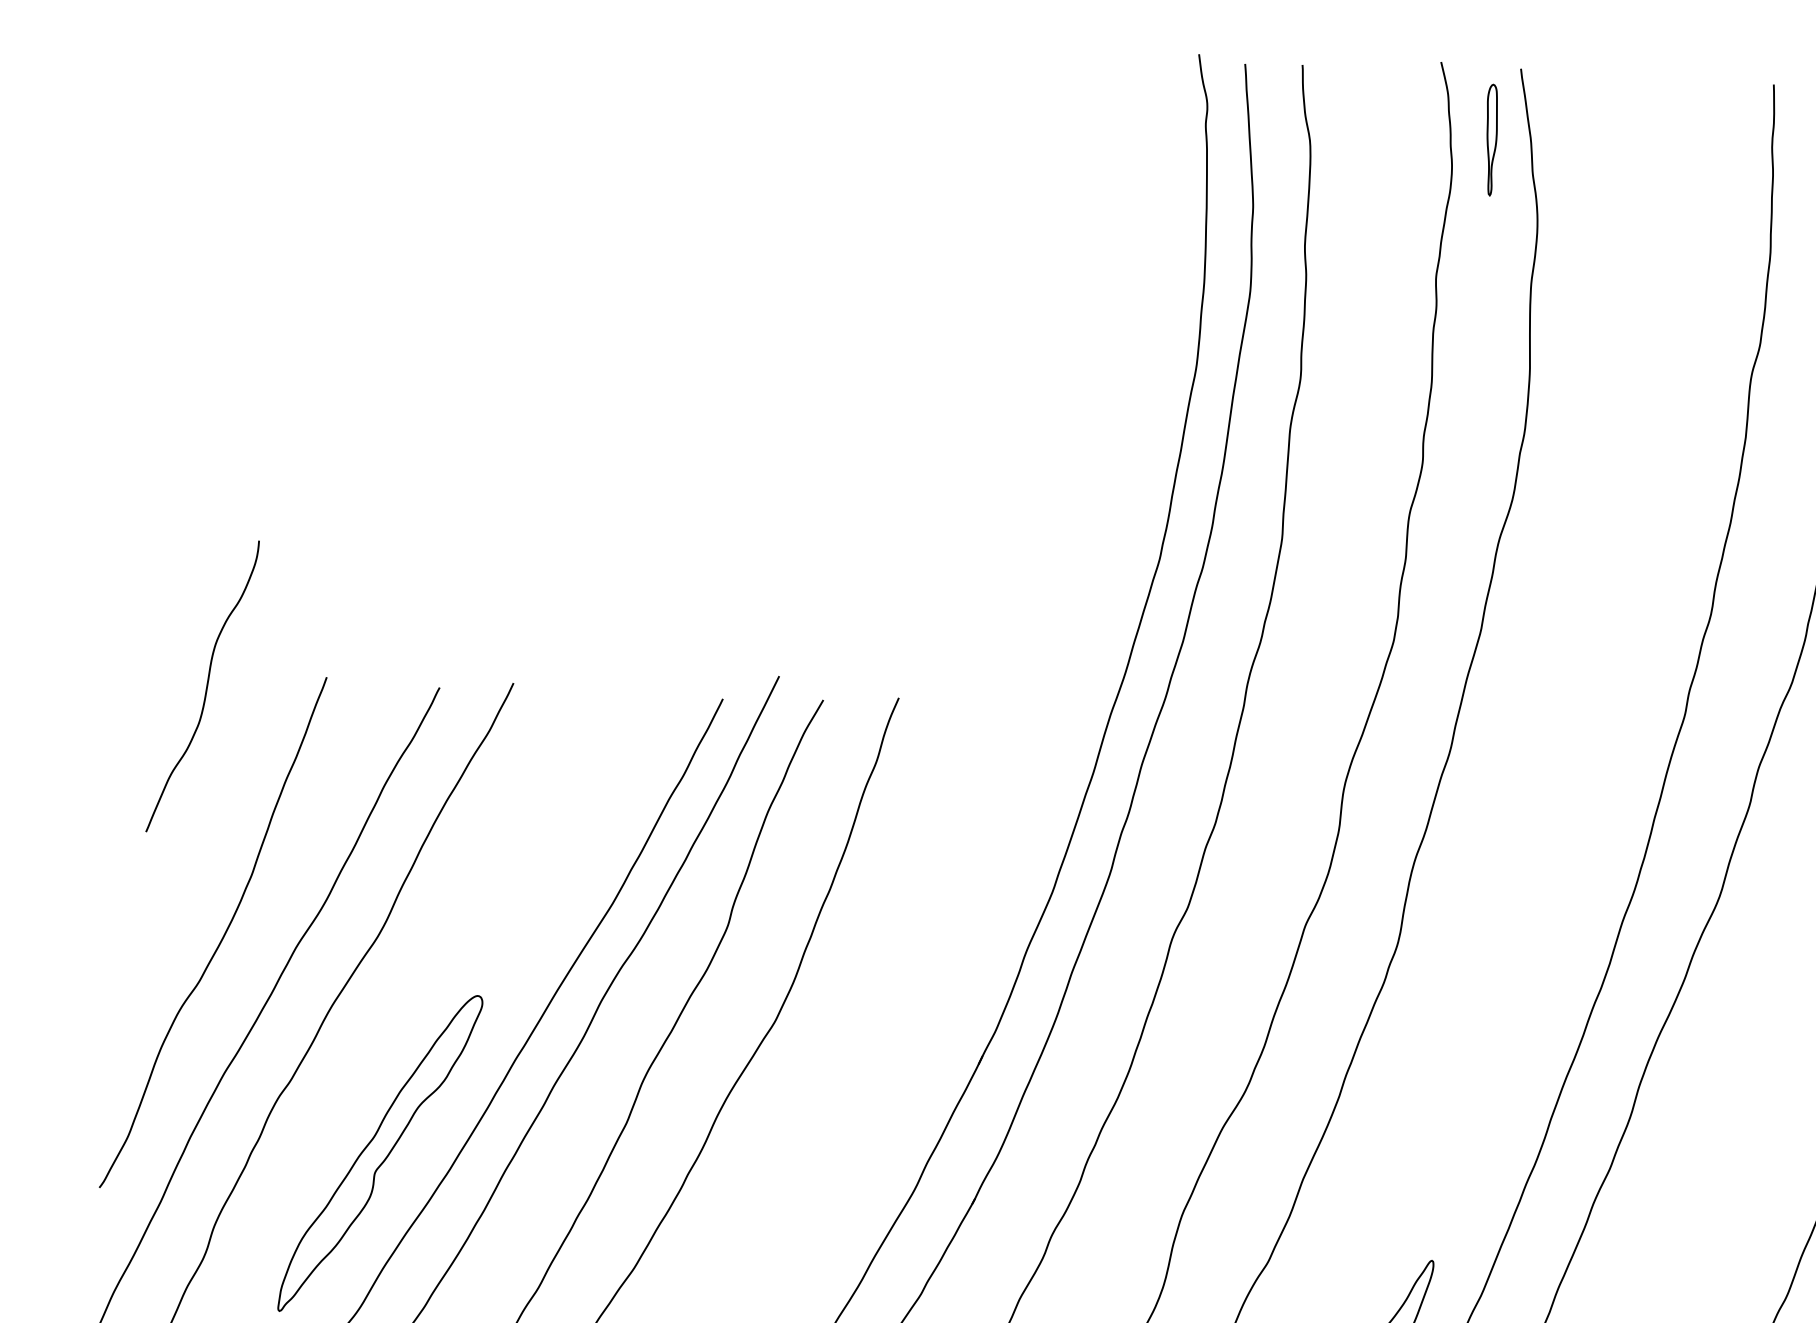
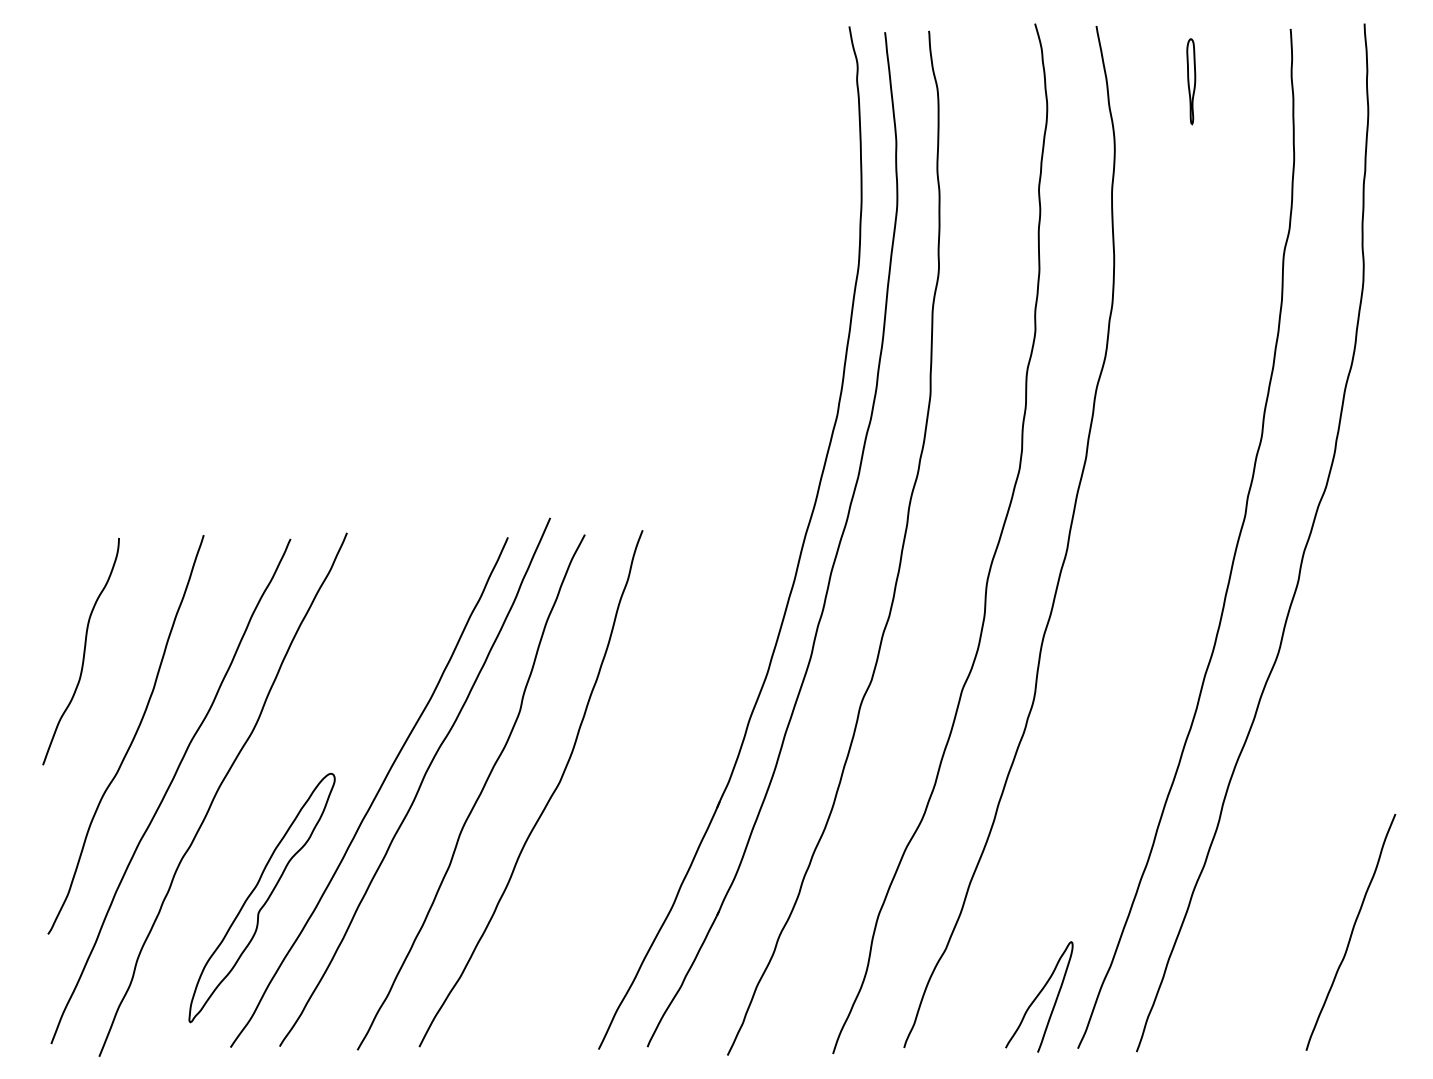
part: (1491, 139) -> (1191, 81), moved
curve: (205, 686) -> (83, 651), moved

